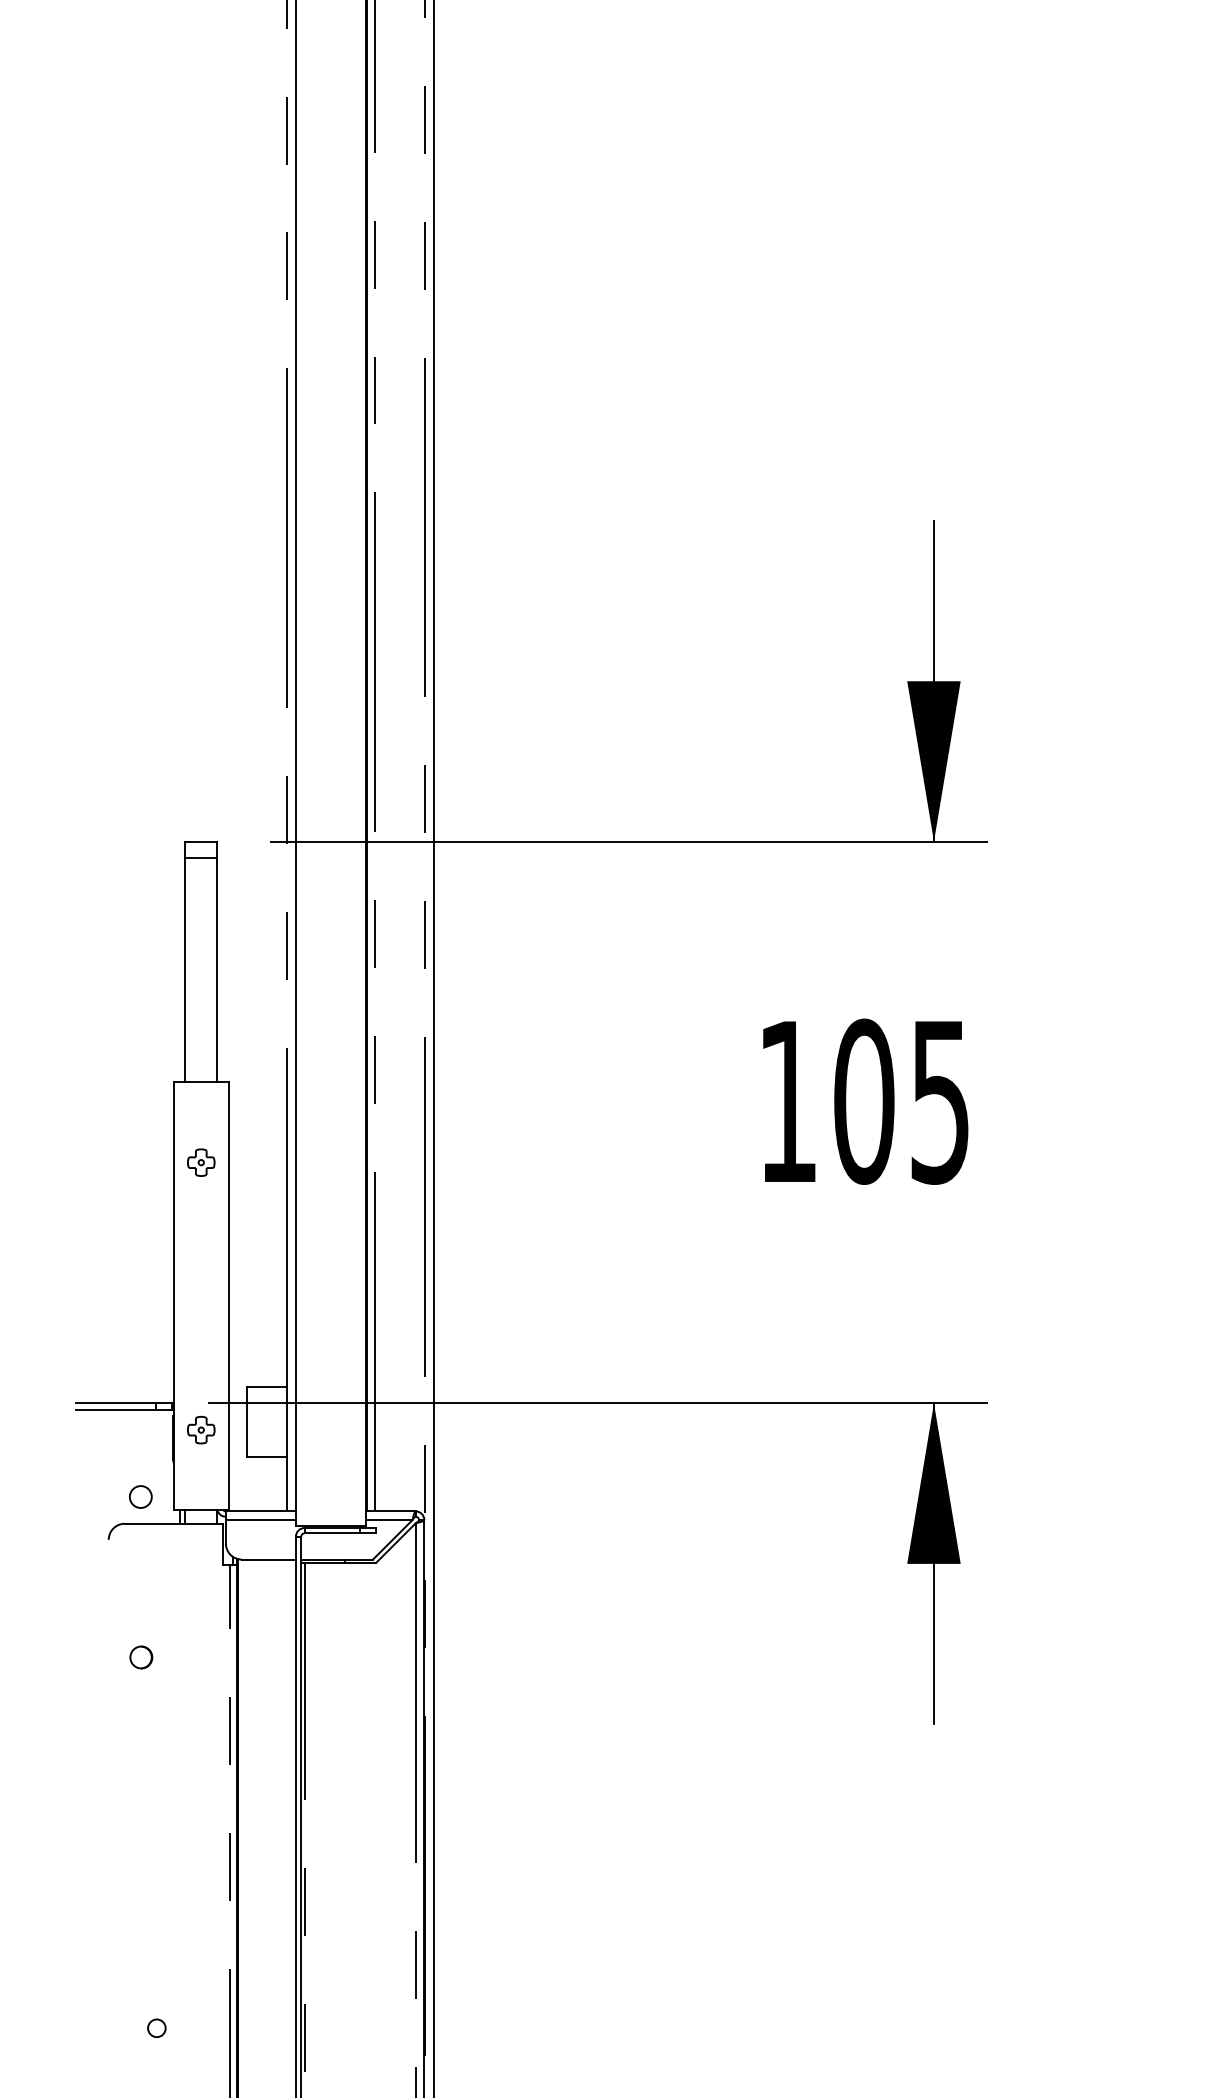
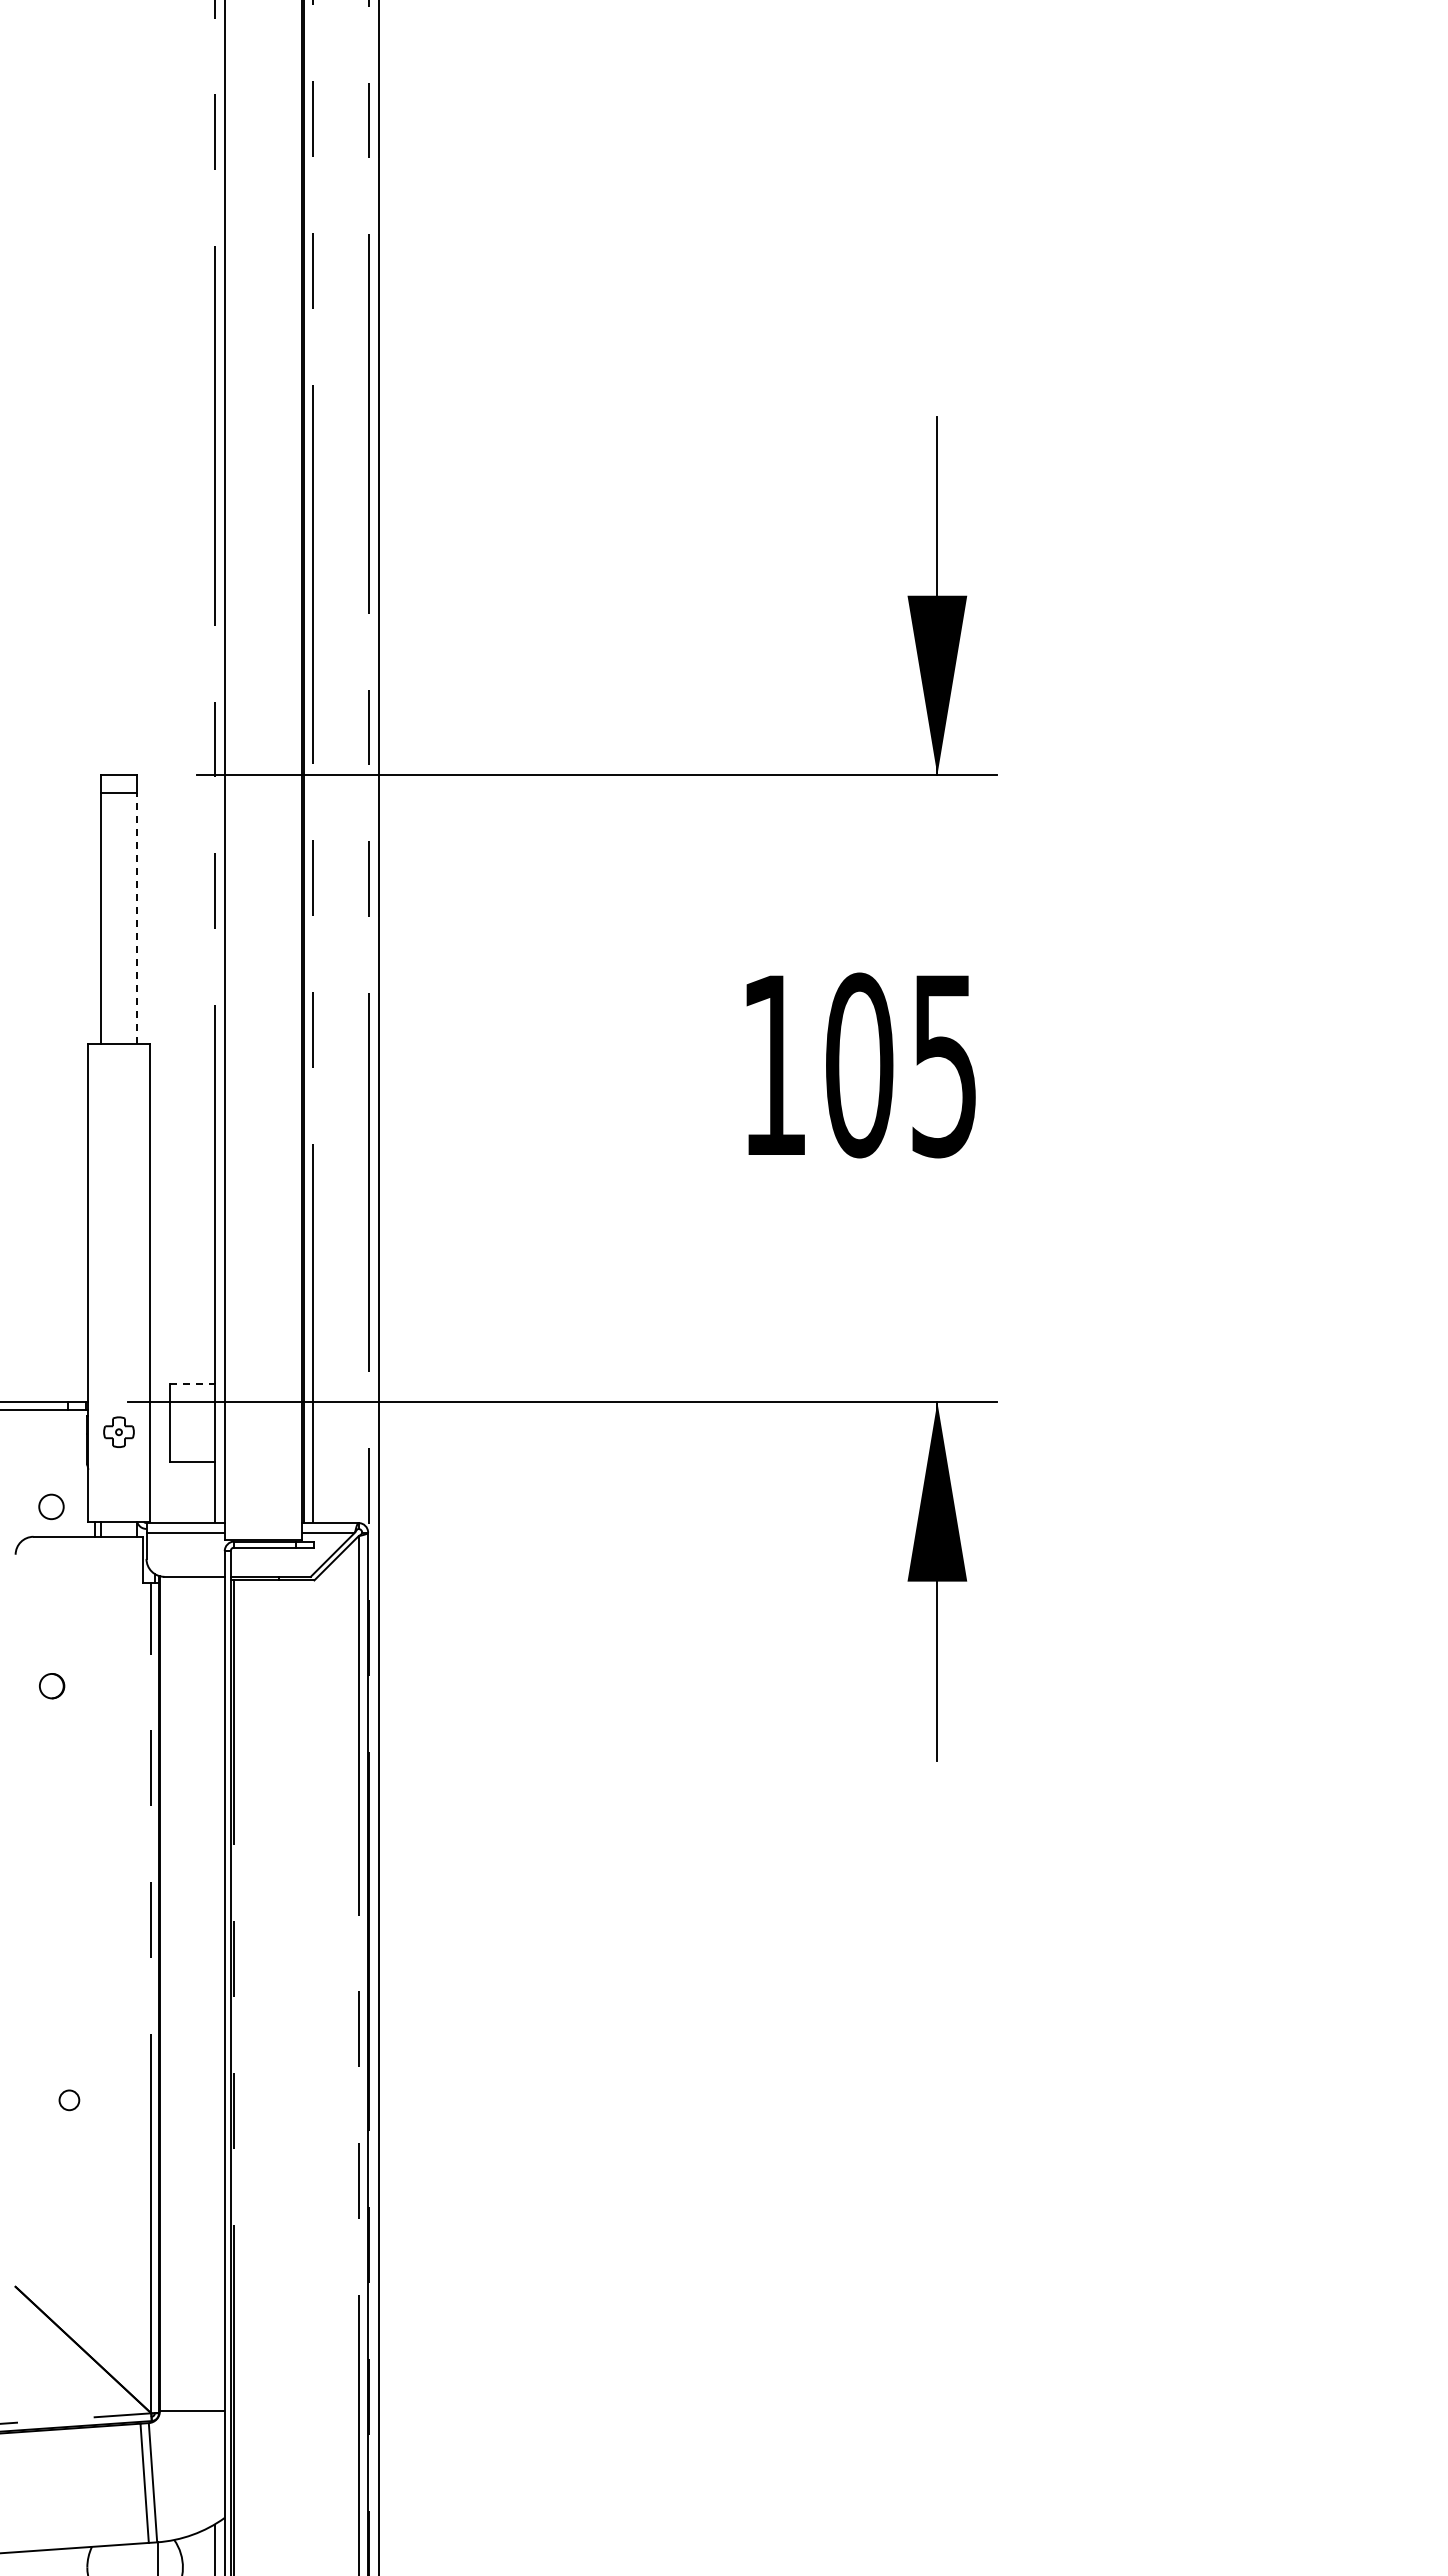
line: (216, 969) -> (136, 917), solid -> dashed
part: (200, 1162) -> (118, 1133), removed
line: (267, 1387) -> (193, 1384), solid -> dashed

